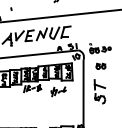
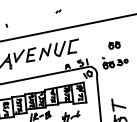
part: (100, 65) -> (113, 44), moved

